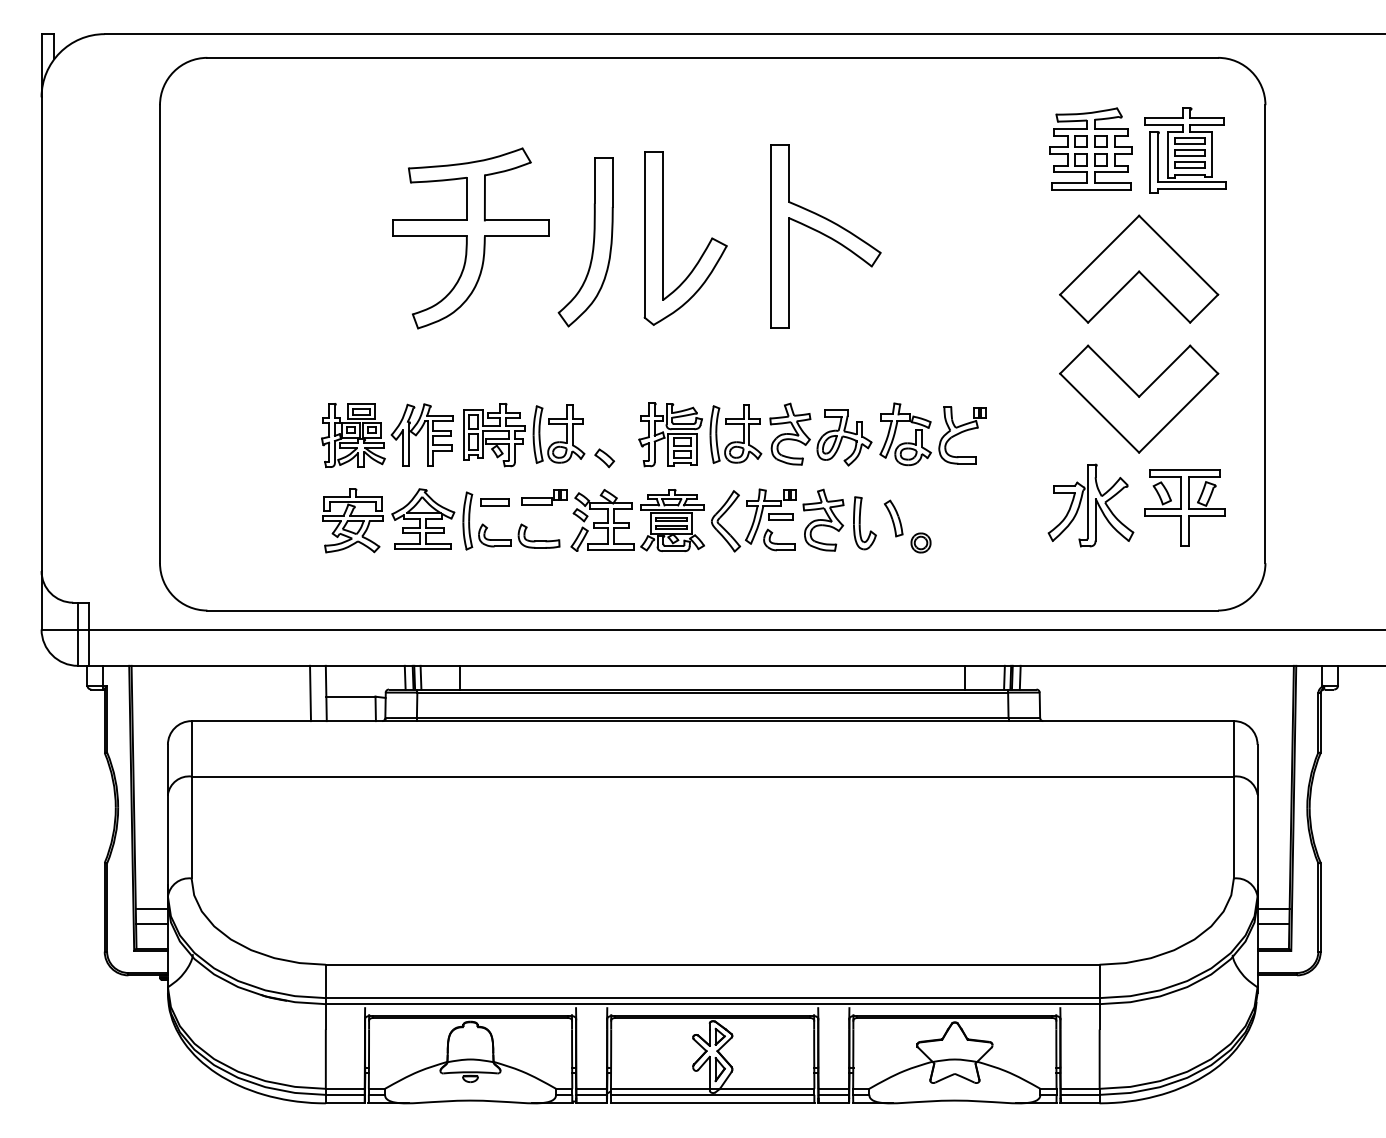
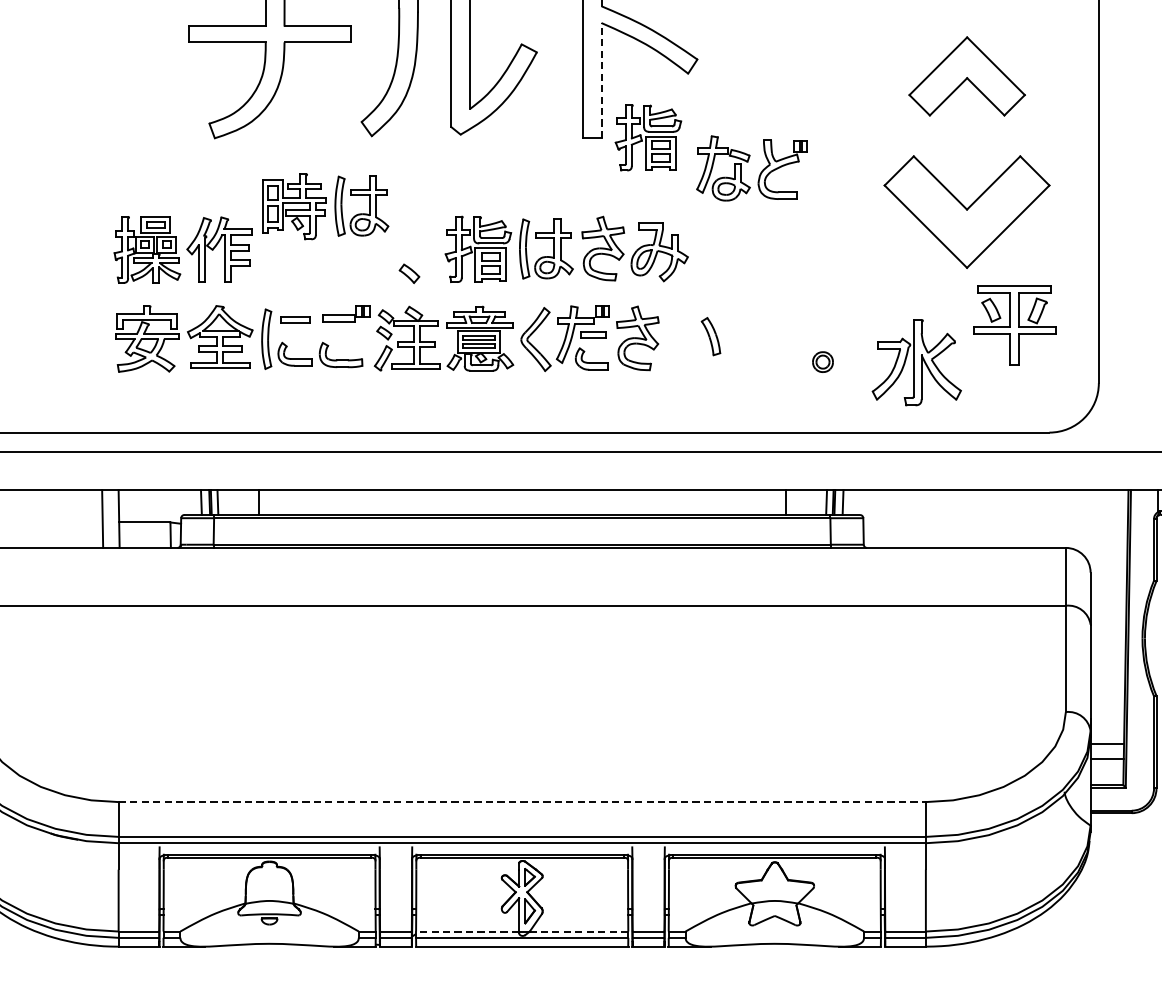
part: (1139, 268) -> (967, 75), size x0.7
line: (788, 272) -> (601, 79), solid -> dashed
part: (833, 327) -> (648, 137), added
part: (929, 428) -> (748, 162), moved
part: (524, 435) -> (325, 207), moved
part: (1090, 505) -> (916, 362), moved
part: (864, 523) -> (680, 341), removed
part: (920, 542) -> (822, 361), moved
line: (712, 964) -> (522, 801), solid -> dashed
line: (659, 1088) -> (466, 931), solid -> dashed
line: (766, 1088) -> (578, 931), solid -> dashed

